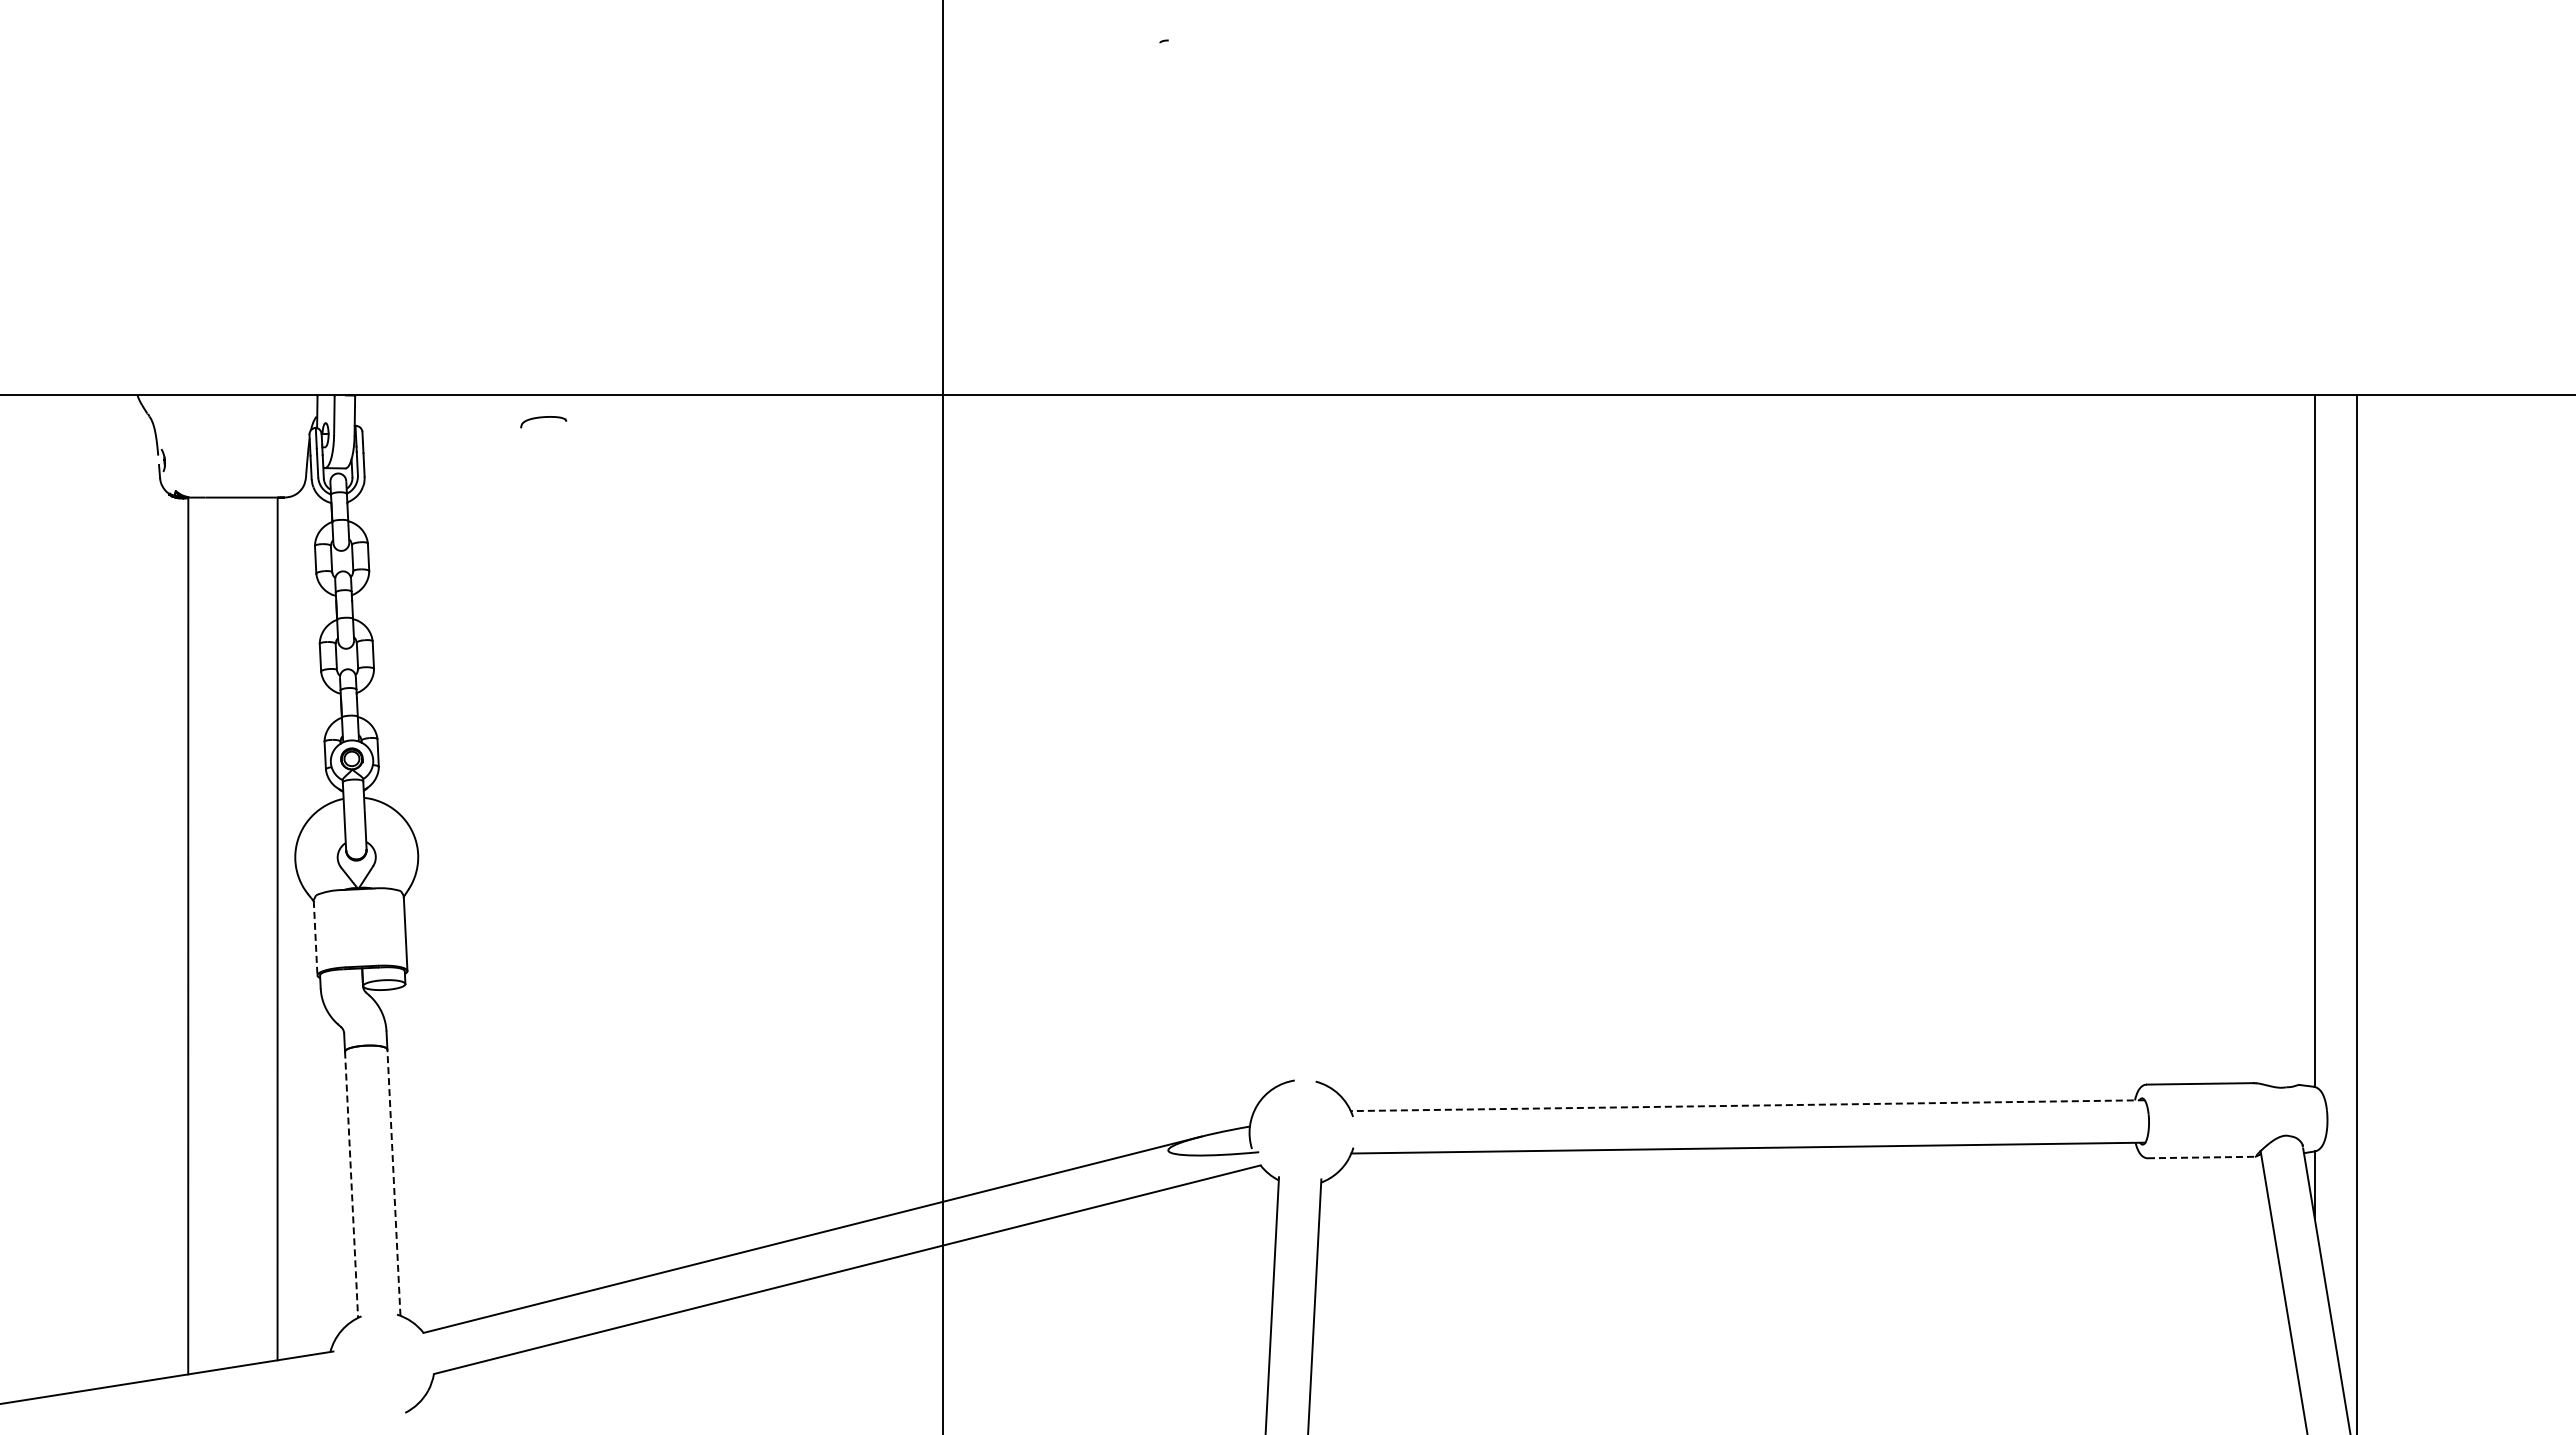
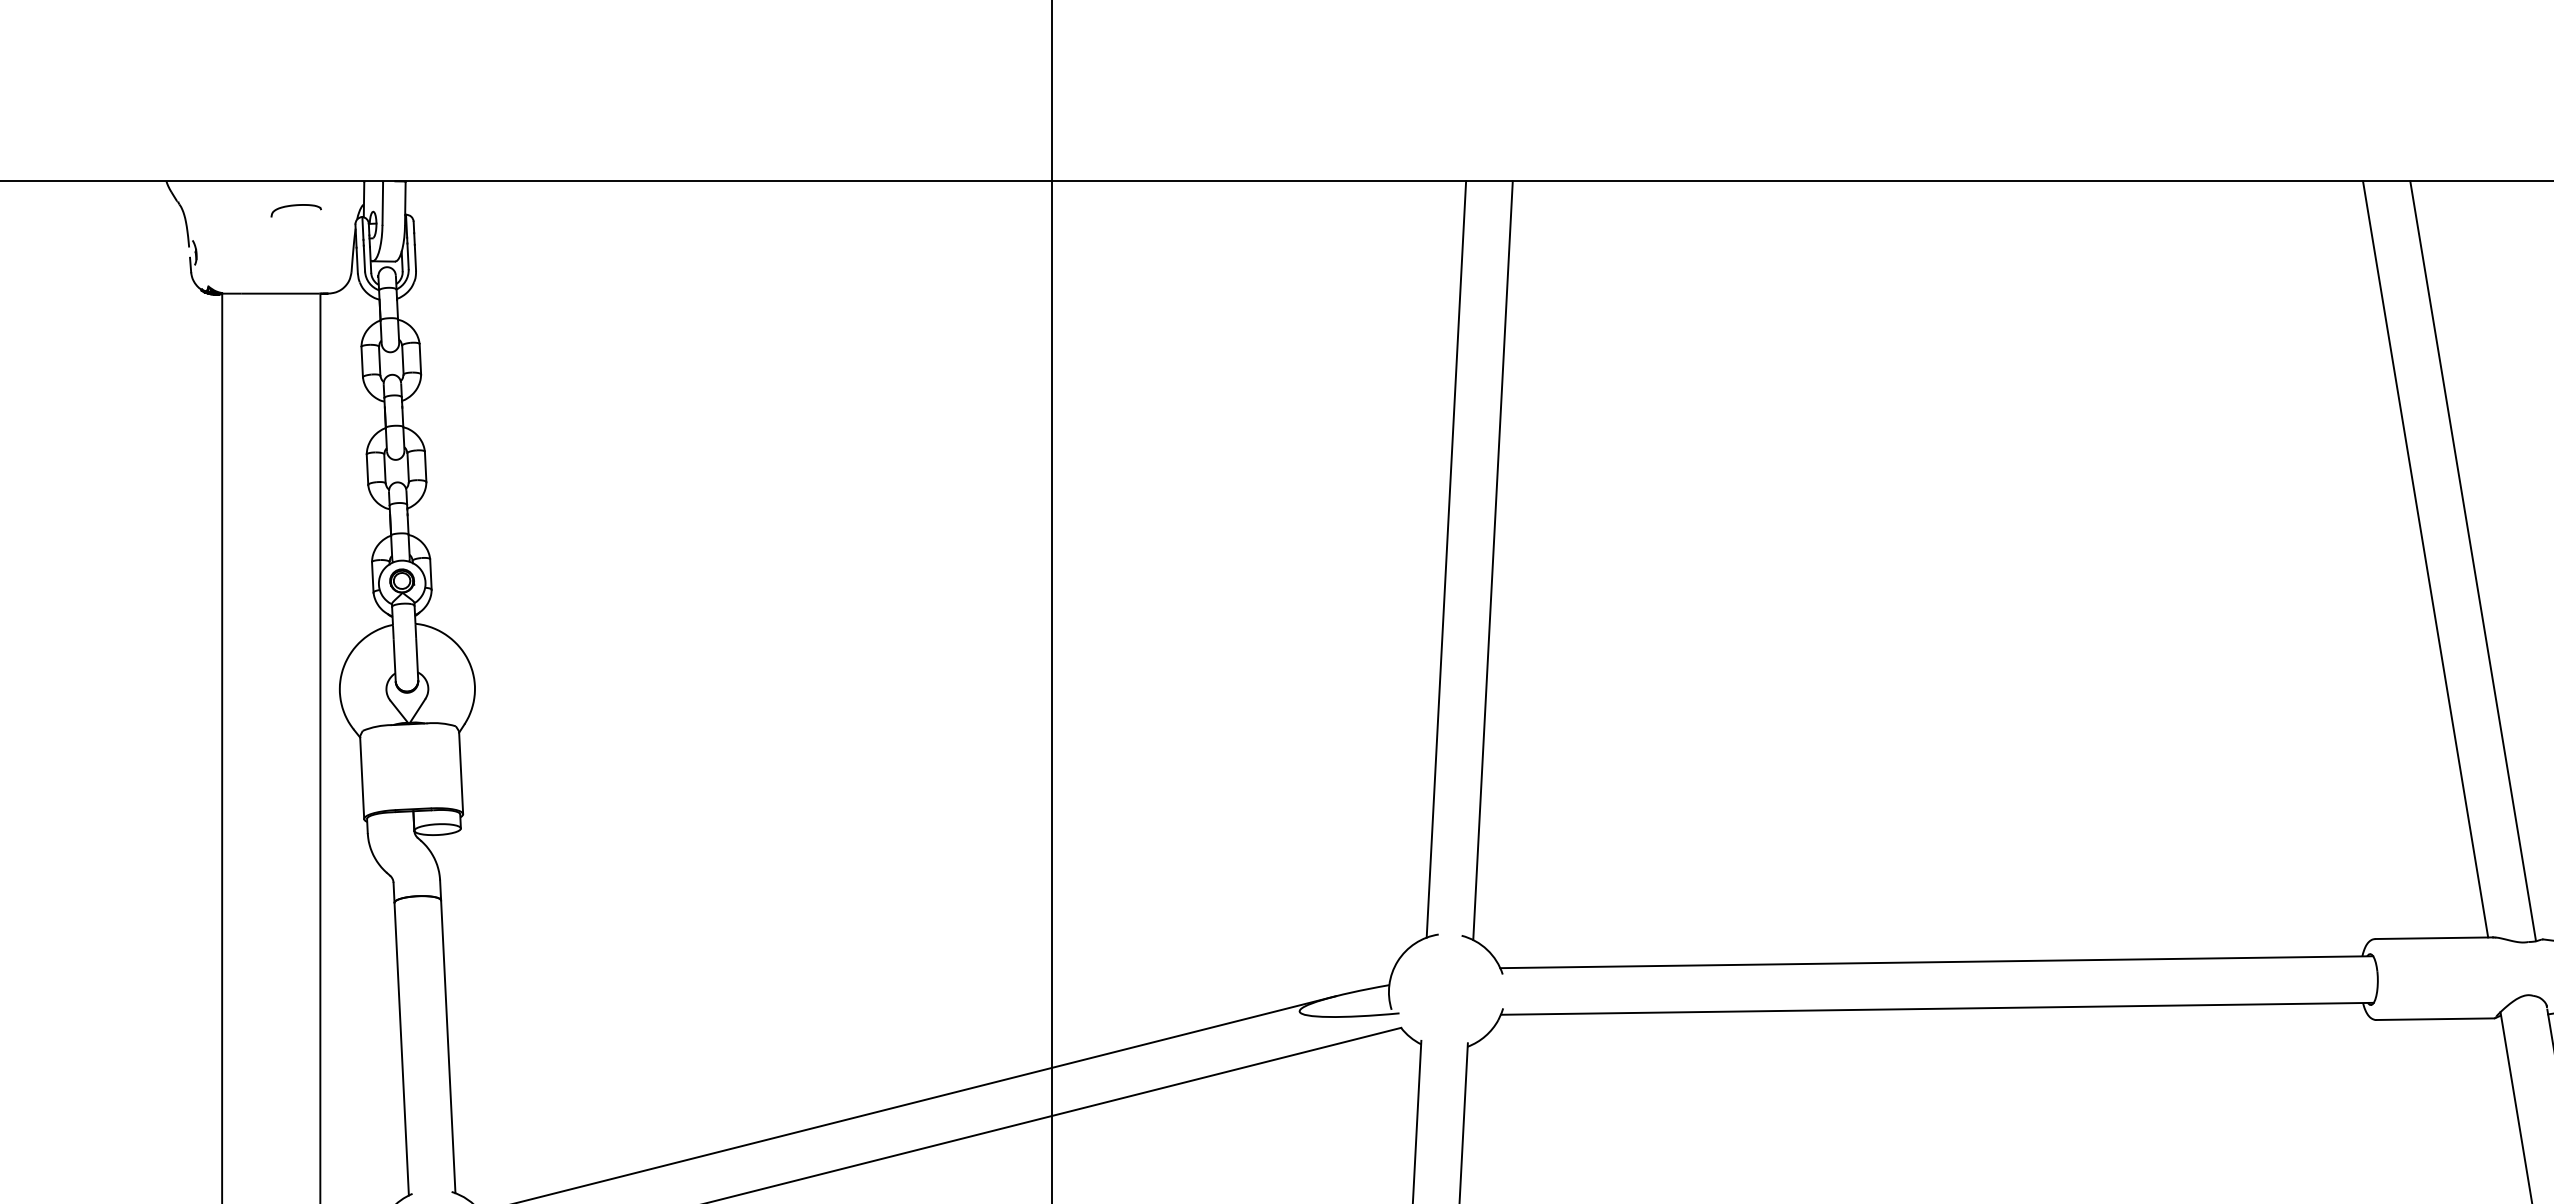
part: (543, 422) -> (296, 211), moved
line: (1301, 739) -> (1446, 559), added
line: (2192, 739) -> (2425, 559), added
line: (1344, 740) -> (1493, 560), added
line: (2235, 740) -> (2472, 560), added
line: (315, 938) -> (362, 778), dashed -> solid
line: (1747, 1105) -> (1936, 961), dashed -> solid
line: (2201, 1157) -> (2435, 1019), dashed -> solid
line: (393, 1182) -> (447, 1046), dashed -> solid
line: (351, 1185) -> (401, 1049), dashed -> solid

